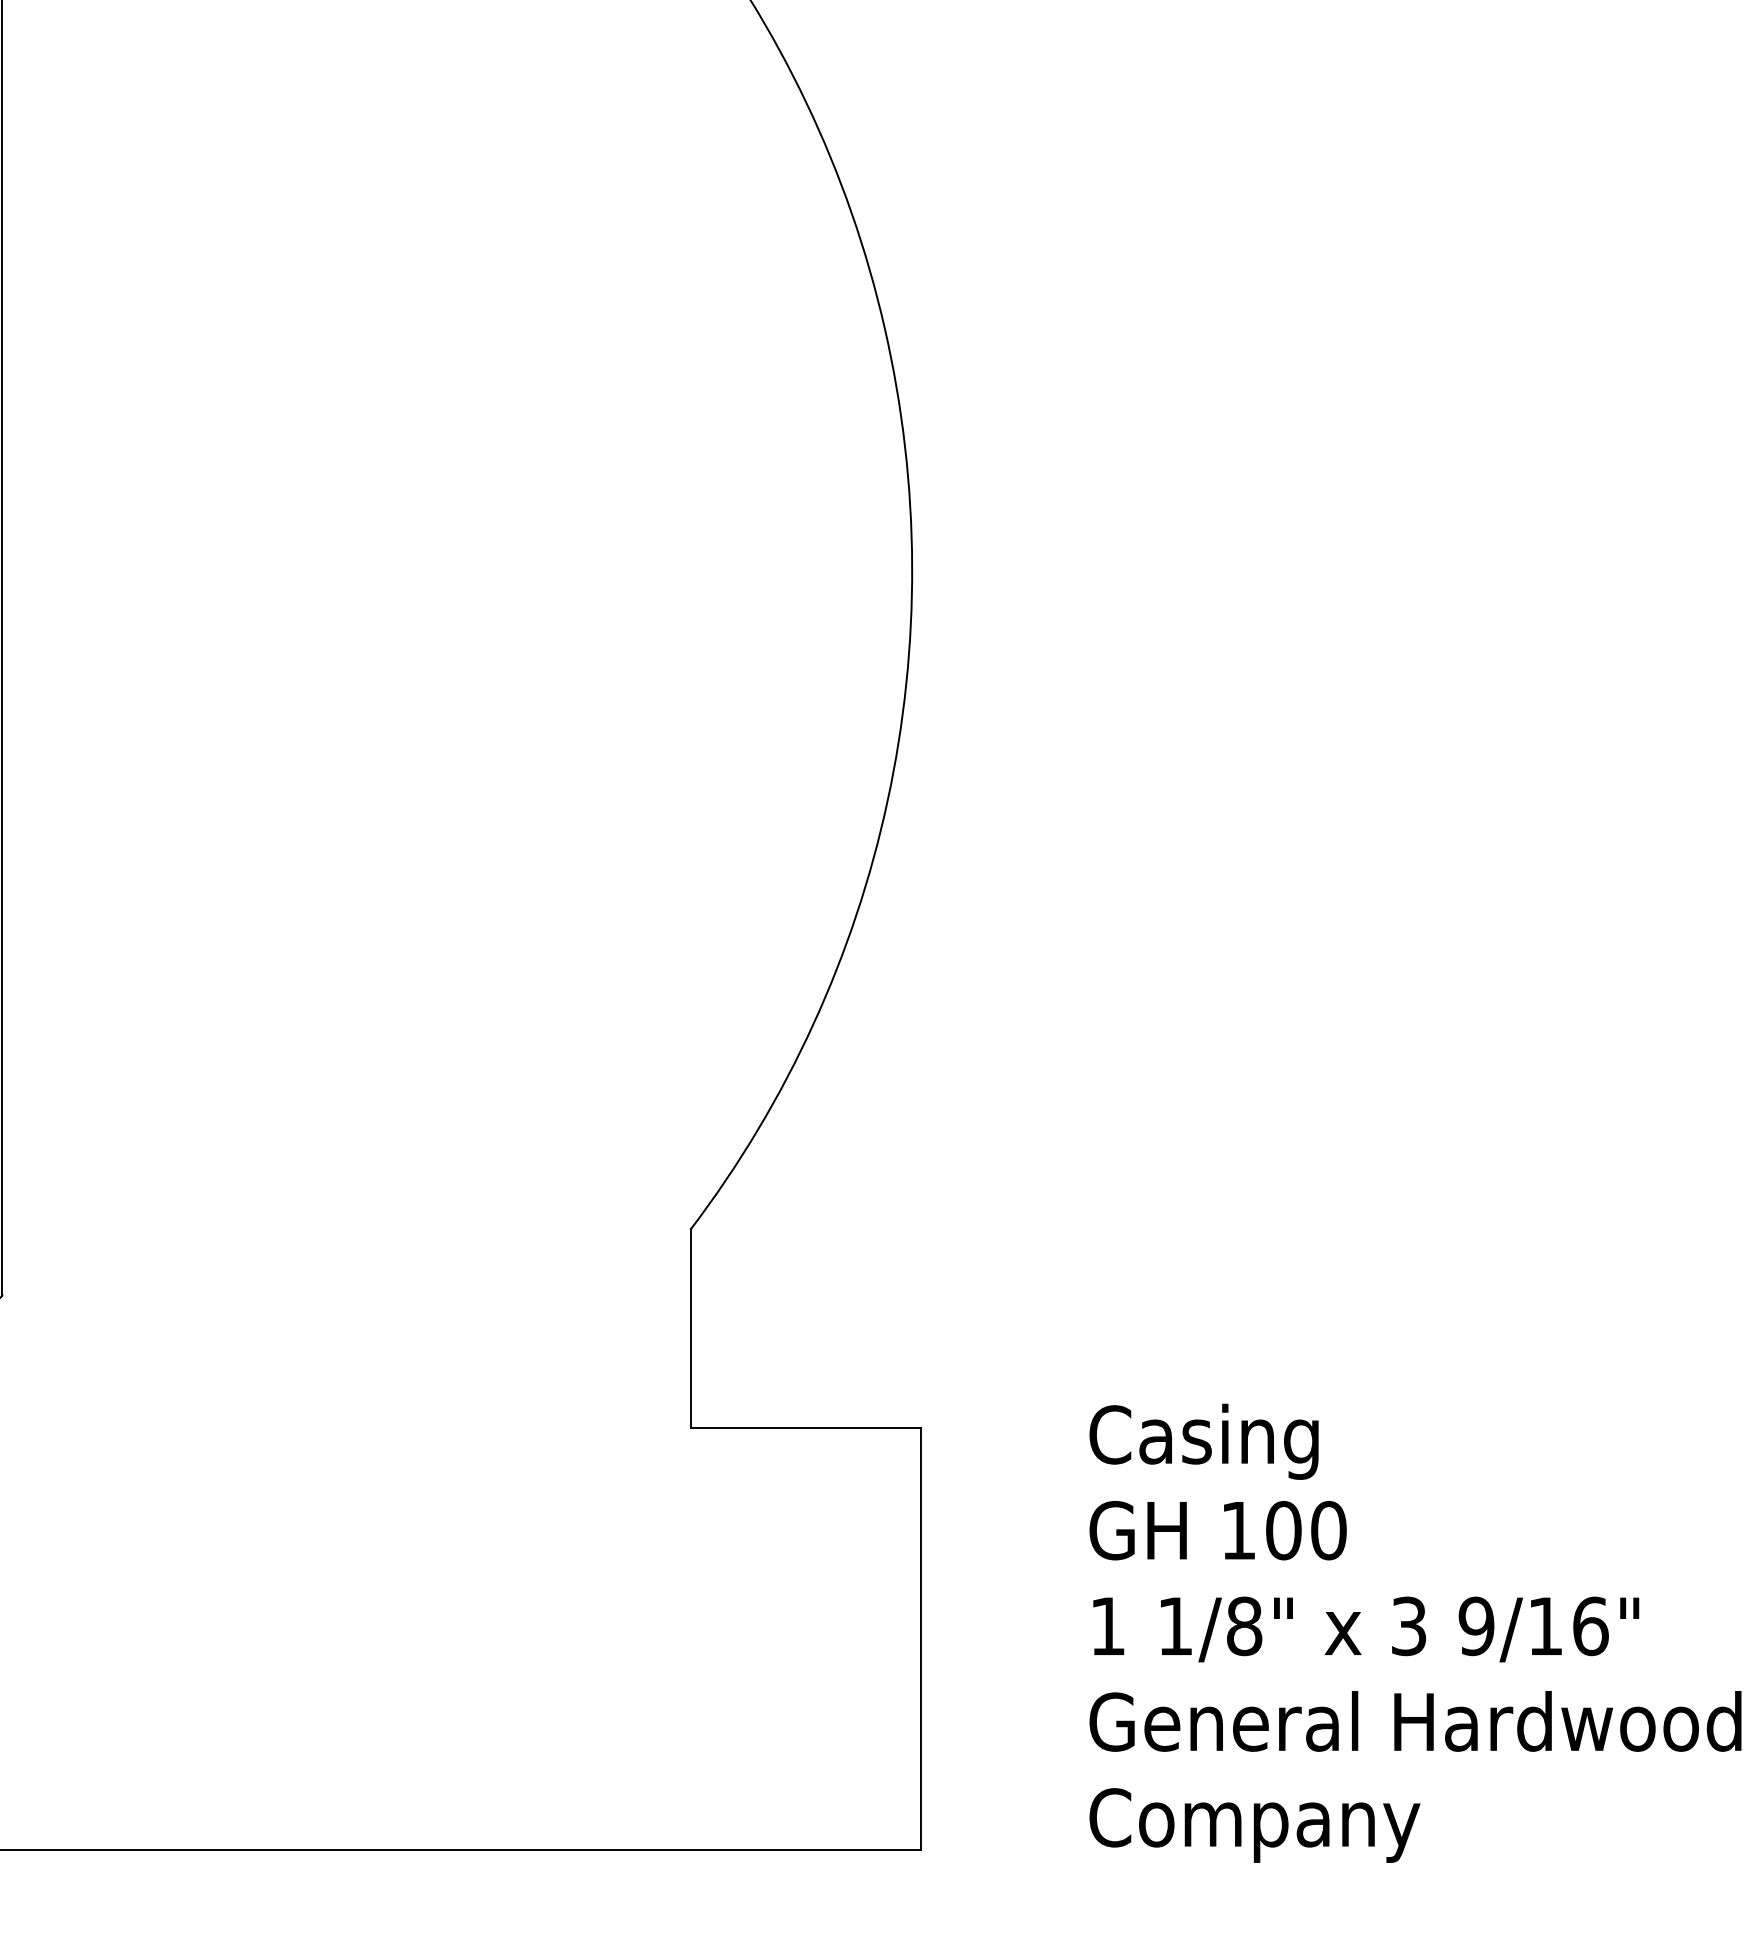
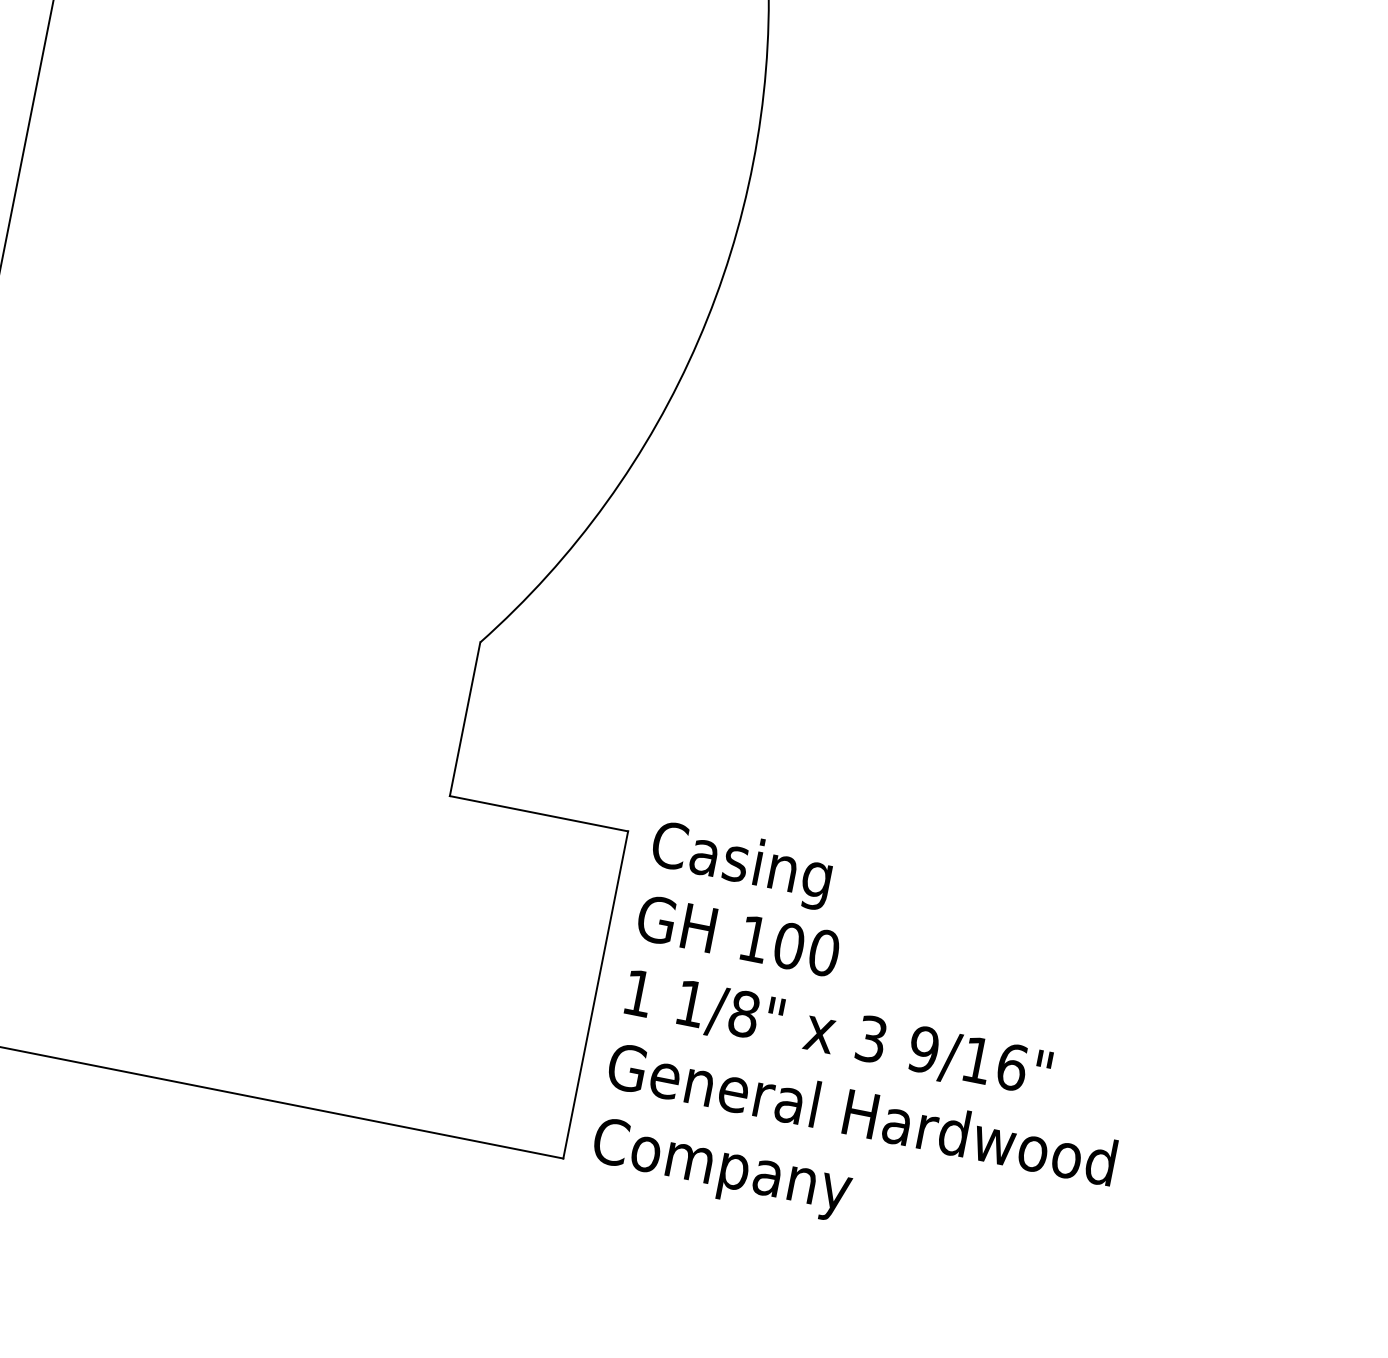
text: (1415, 1632) -> (875, 1045), moved

